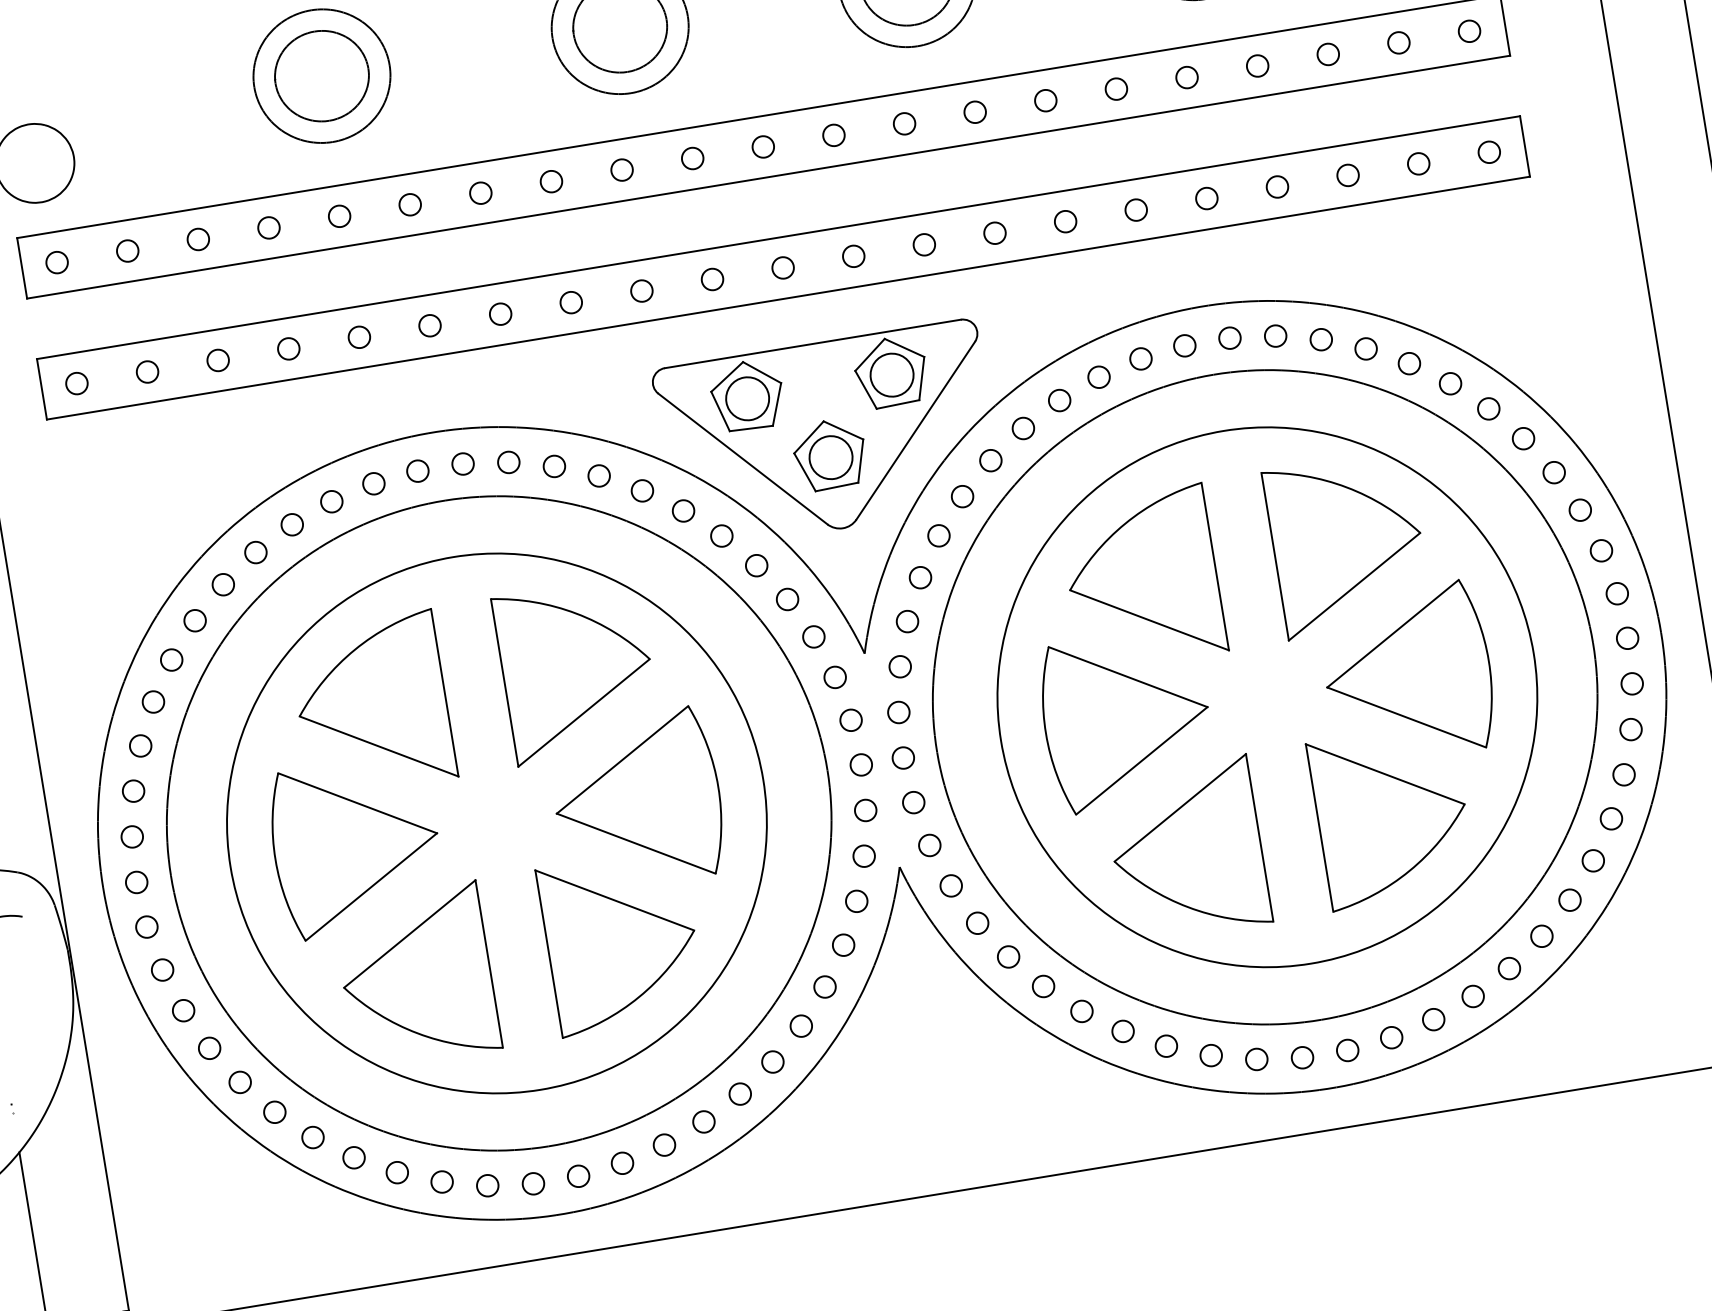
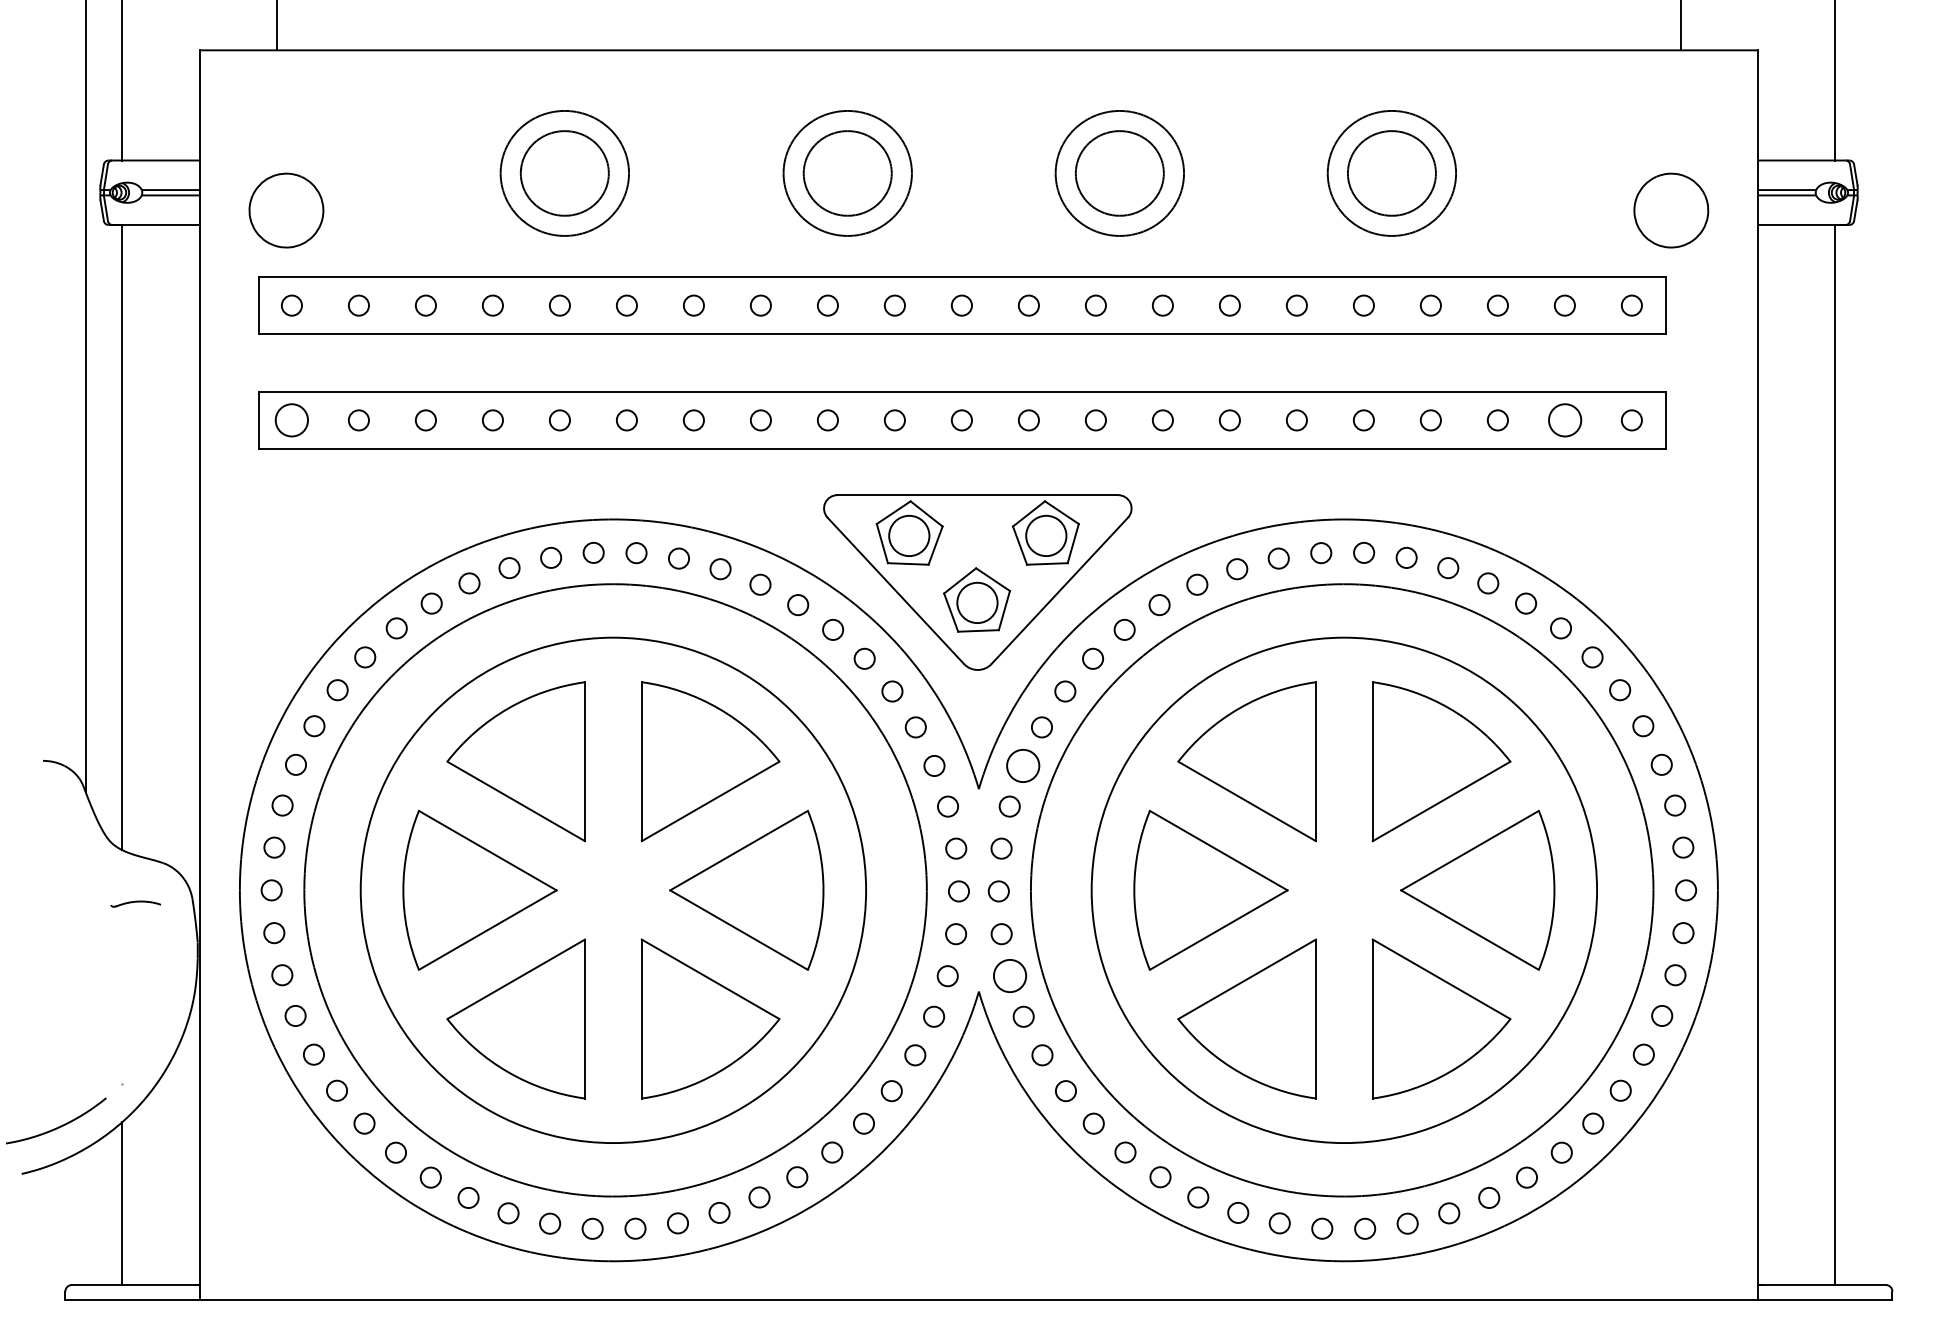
circle: (1418, 164) -> (1564, 420), size x1.6
circle: (76, 383) -> (291, 420), size x1.6
circle: (907, 621) -> (1023, 765), size x1.6
circle: (929, 845) -> (1009, 976), size x1.6

